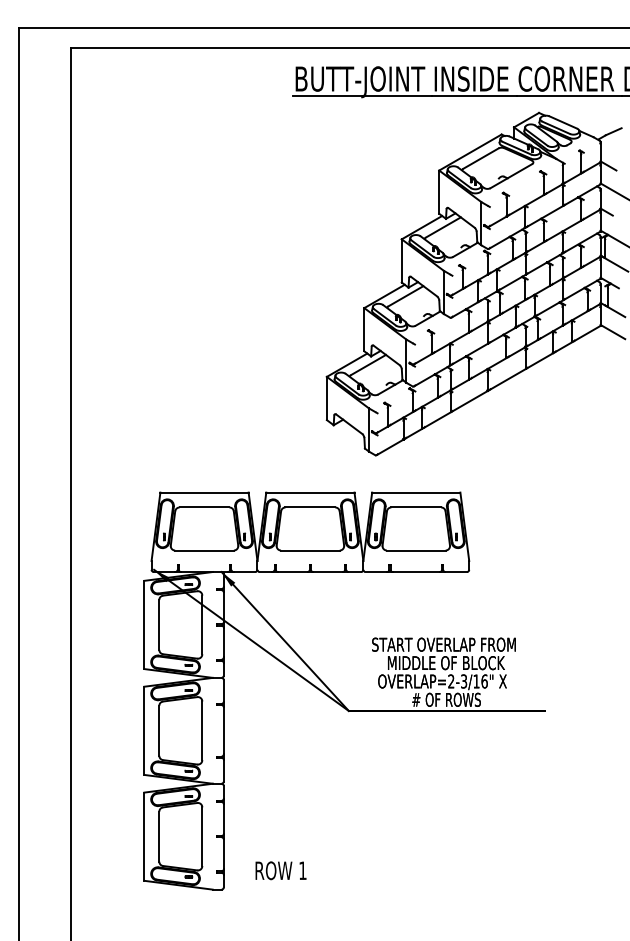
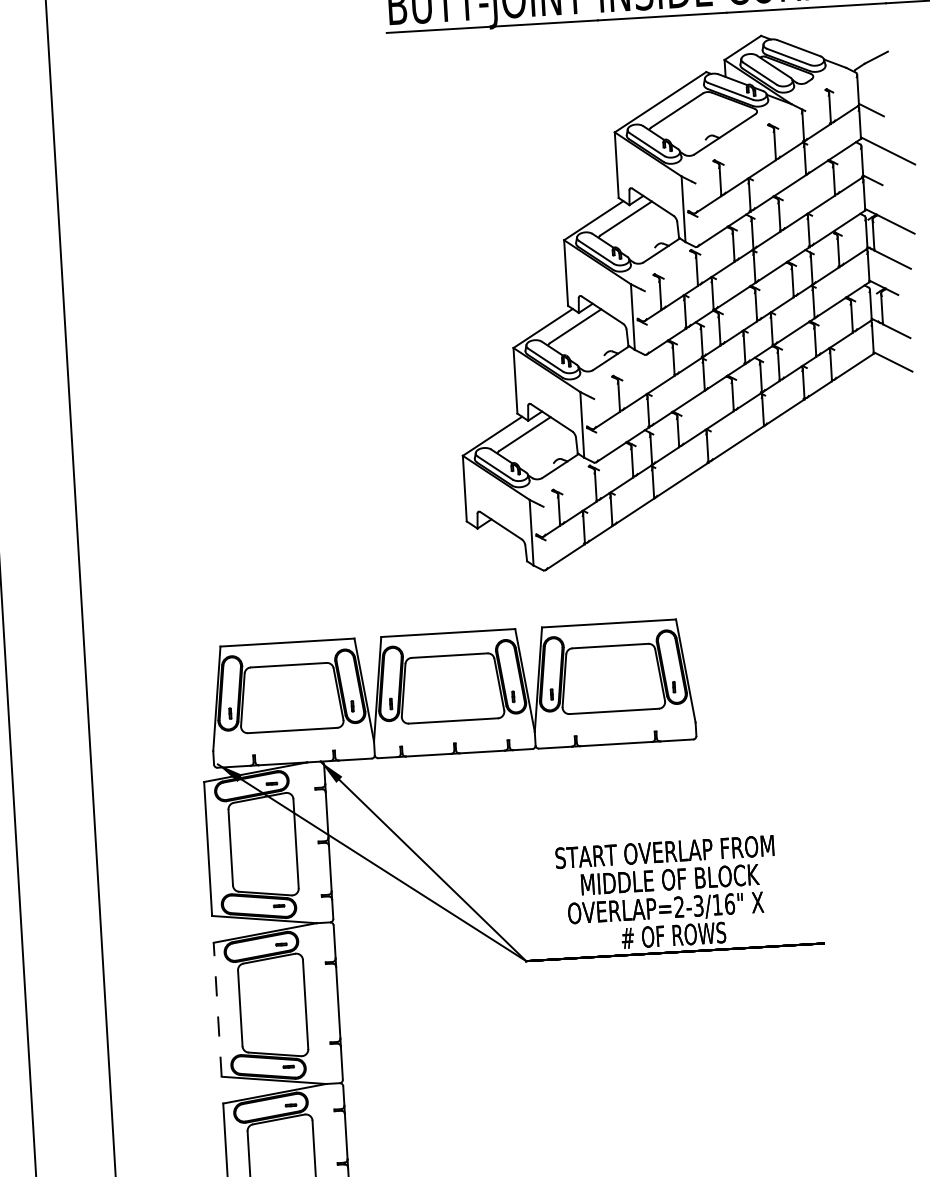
line: (144, 730) -> (217, 1009), solid -> dashed

